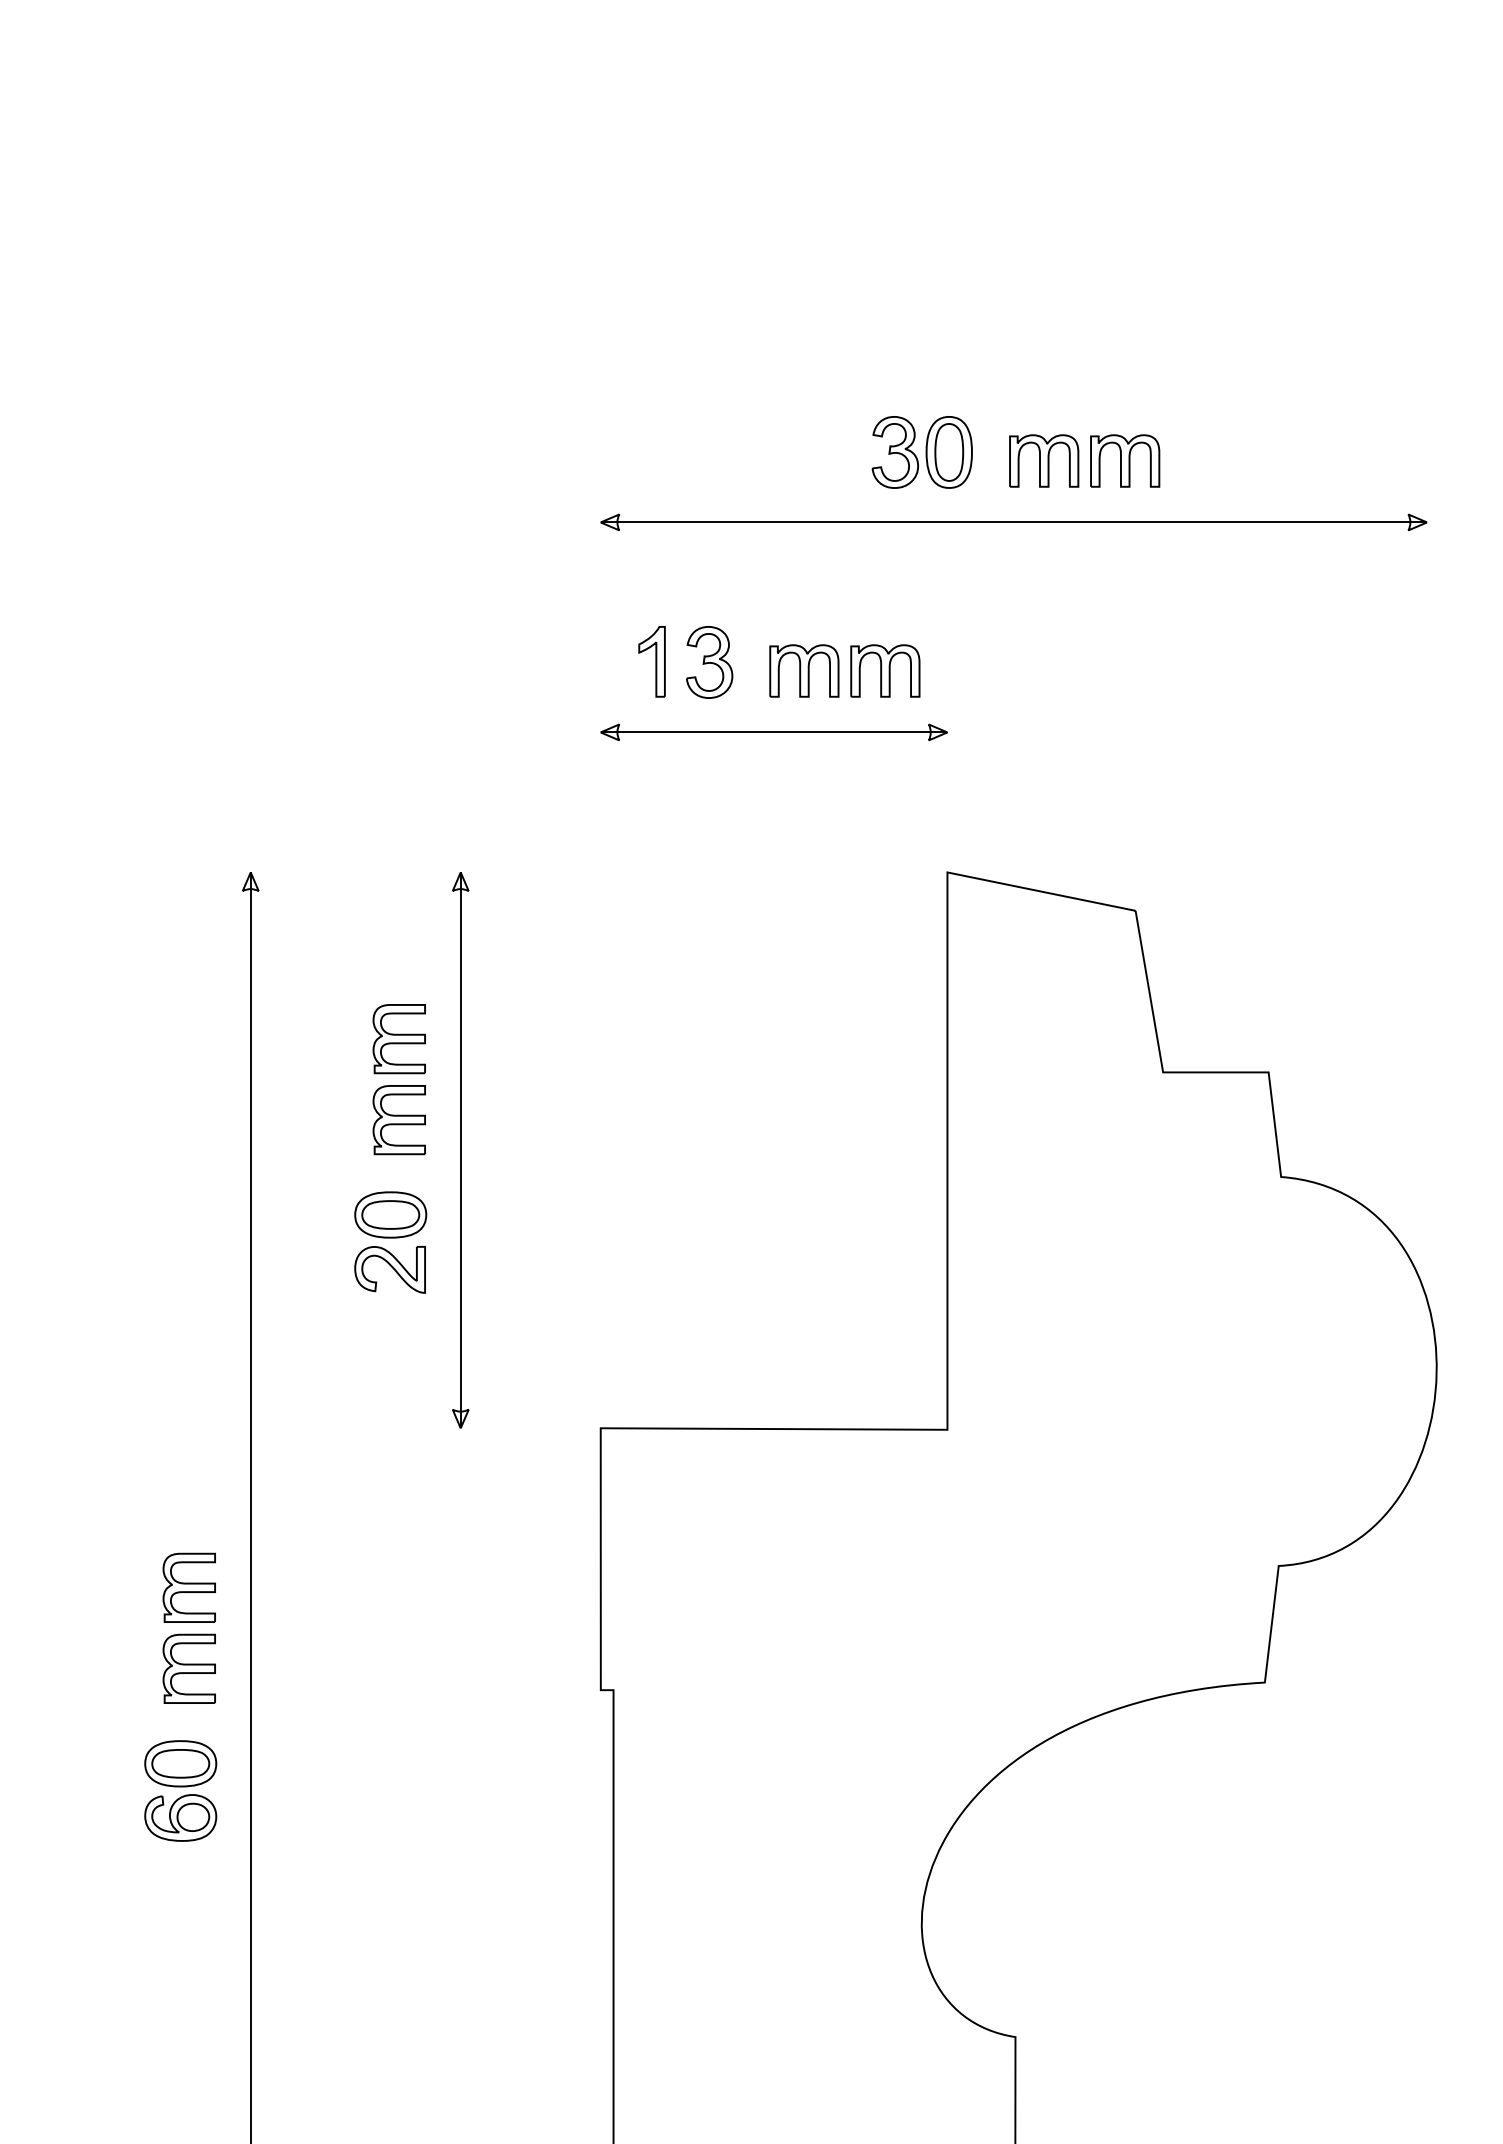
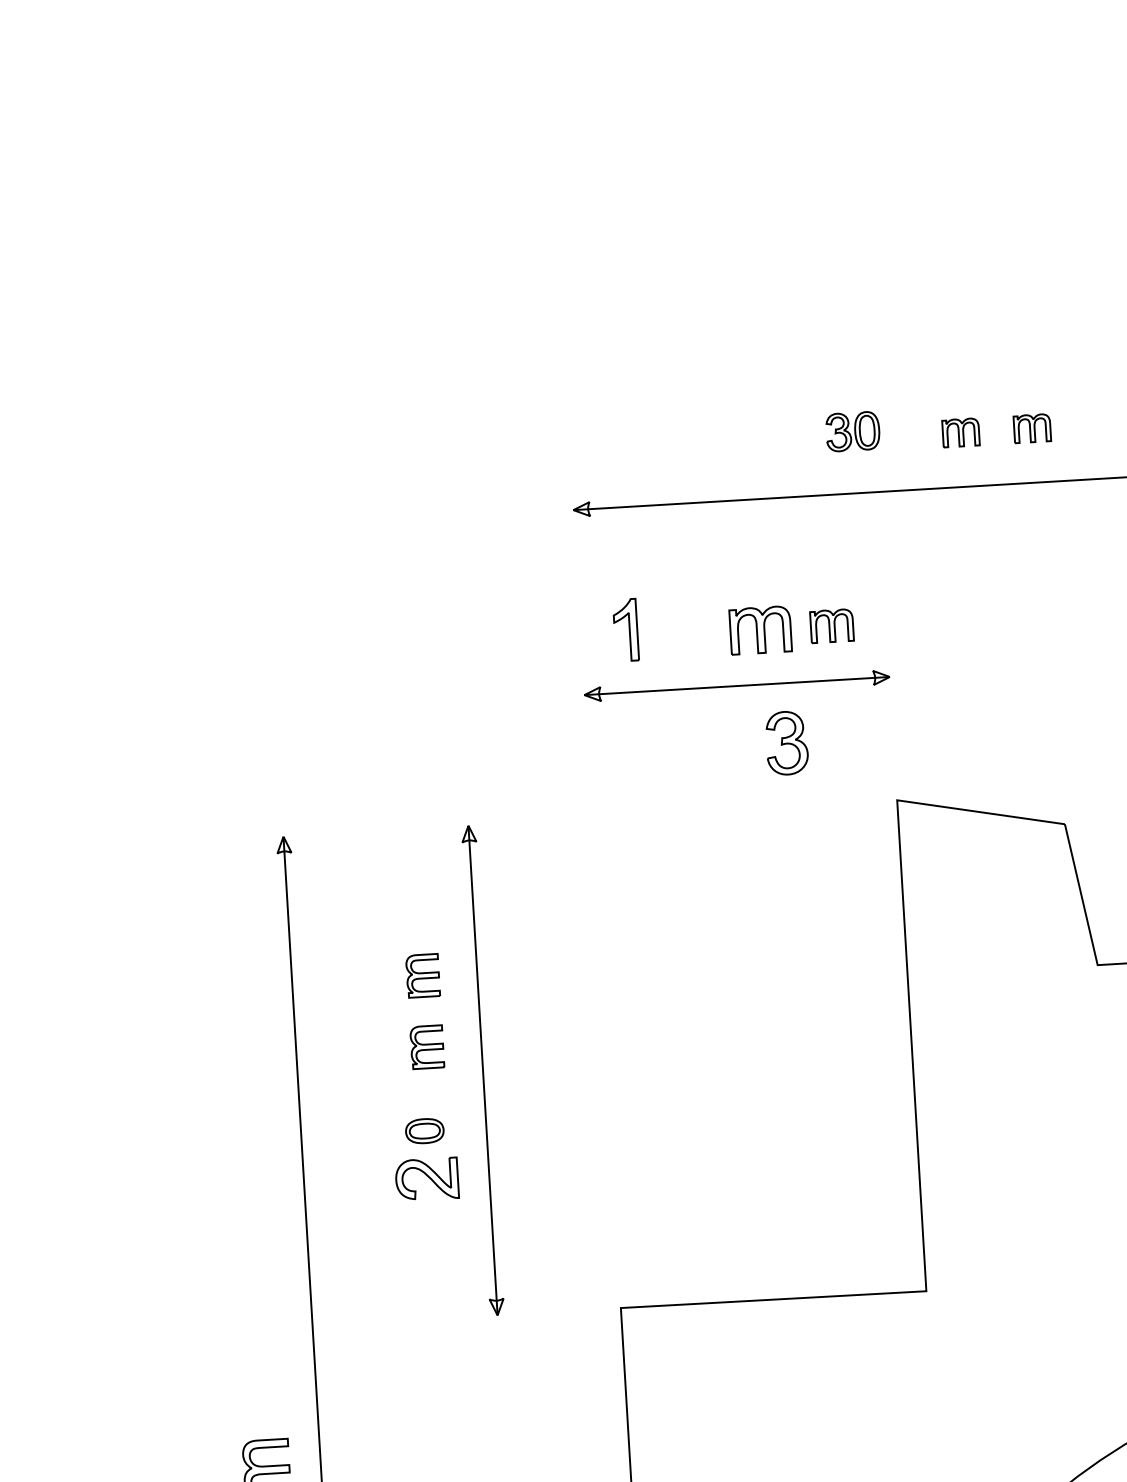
part: (921, 452) -> (852, 431), size x0.6
part: (1044, 460) -> (961, 432), size x0.6
part: (1125, 460) -> (1032, 428), size x0.6
part: (709, 662) -> (786, 743), moved
part: (885, 670) -> (832, 625), size x0.7
part: (398, 1039) -> (422, 976), size x0.7
part: (398, 1120) -> (426, 1047), size x0.7
part: (390, 1214) -> (424, 1130), size x0.6

